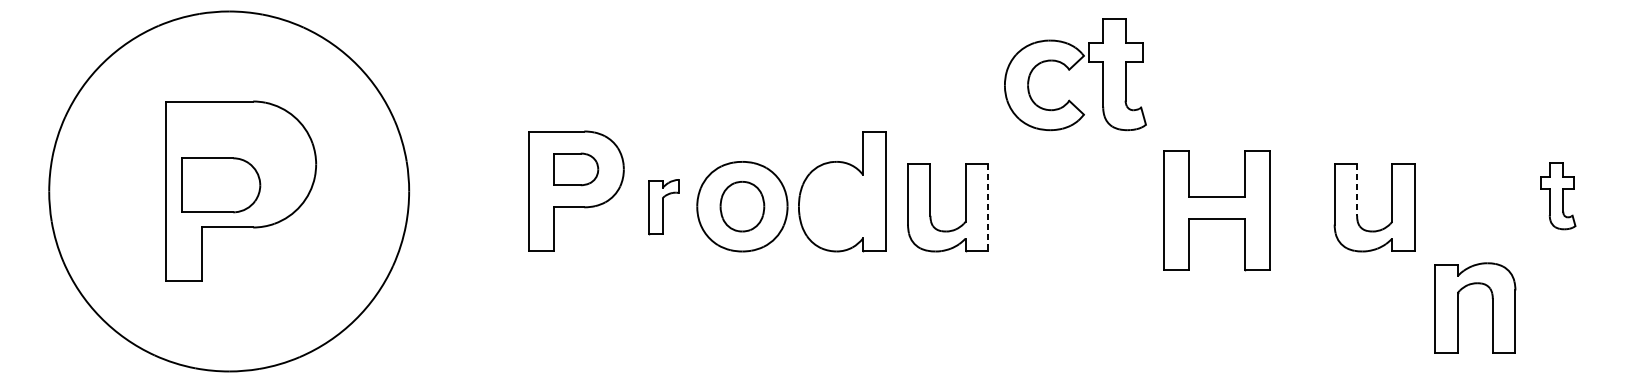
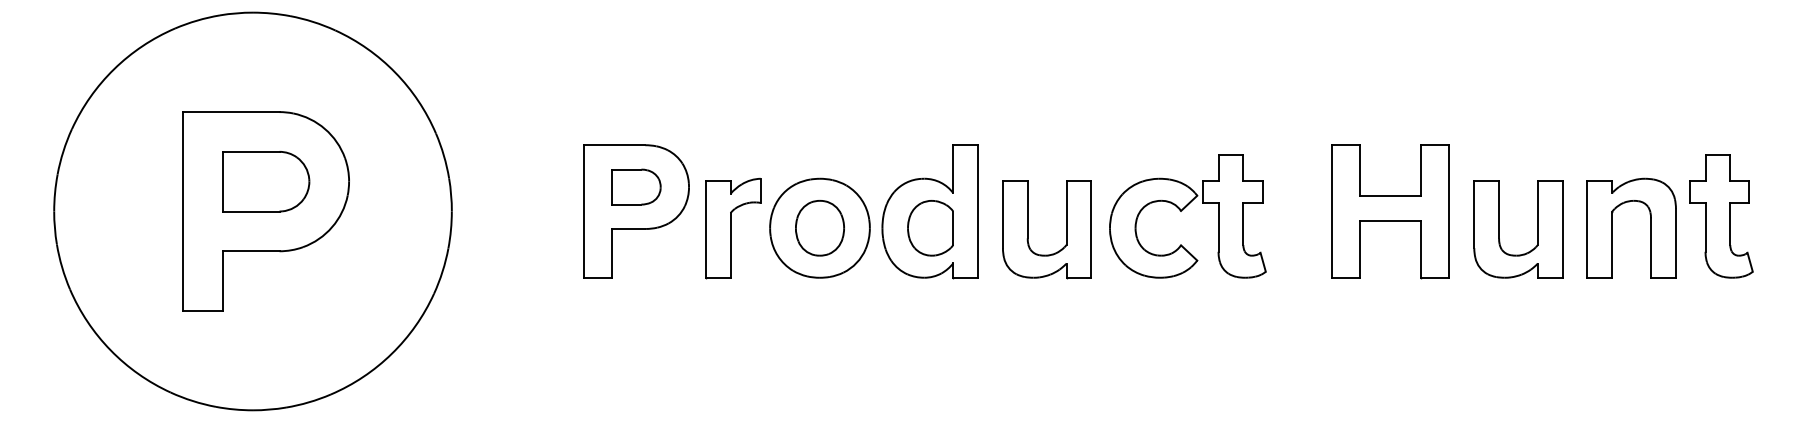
part: (1071, 69) -> (1183, 210), moved
part: (221, 185) -> (266, 181), moved
line: (1357, 189) -> (1499, 209), dashed -> solid
part: (1558, 196) -> (1721, 216), size x1.67
part: (664, 206) -> (733, 228), size x1.67
part: (842, 206) -> (930, 228), added
line: (988, 207) -> (1091, 229), dashed -> solid
part: (1217, 210) -> (1390, 211), moved
part: (1457, 307) -> (1612, 227), moved

